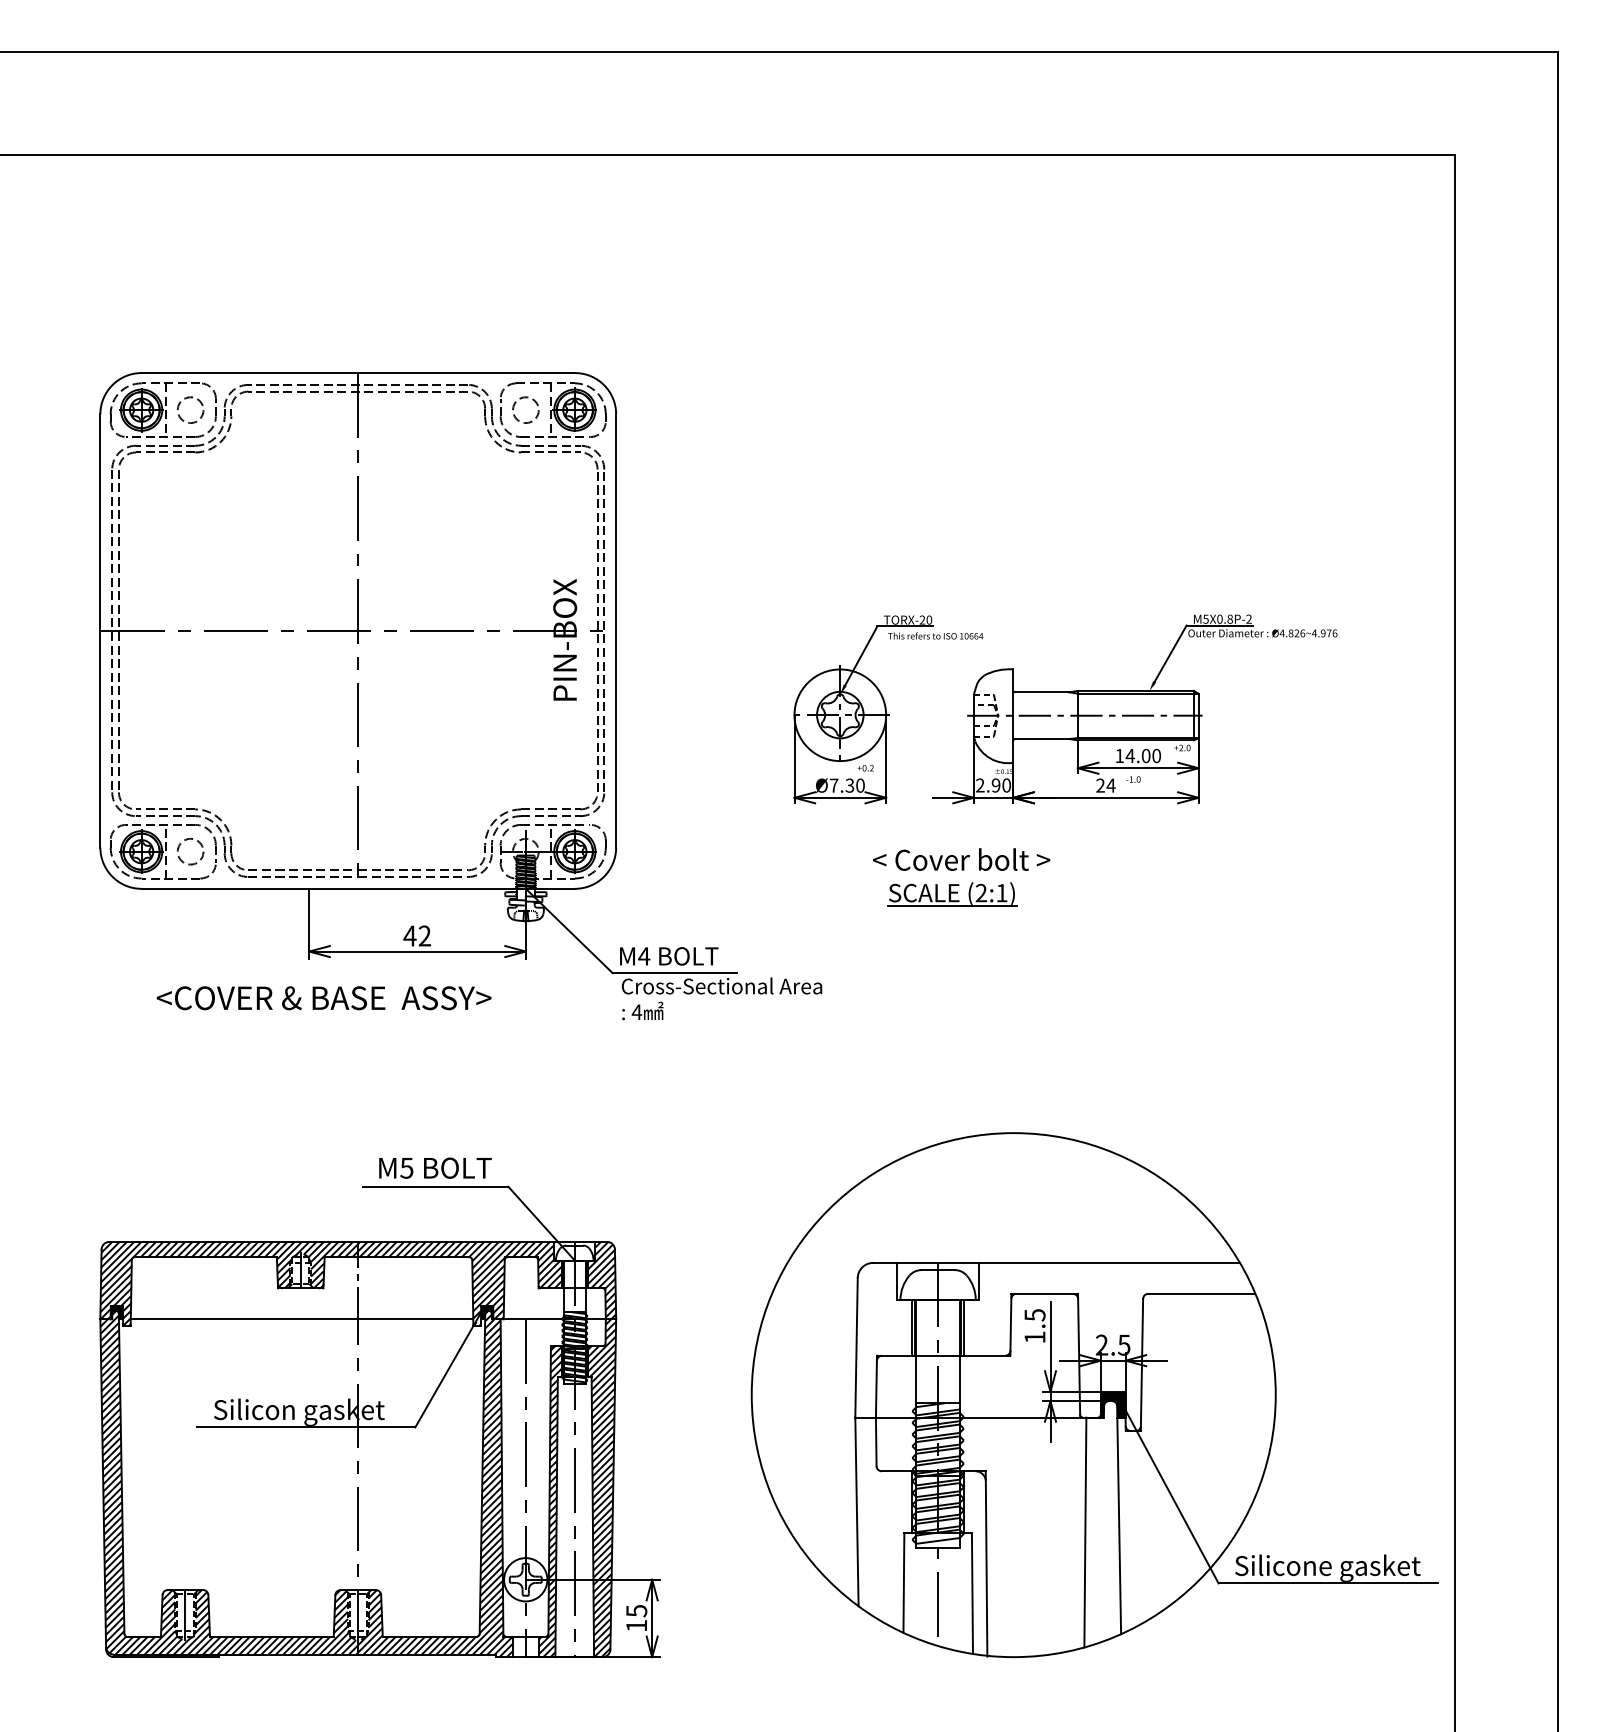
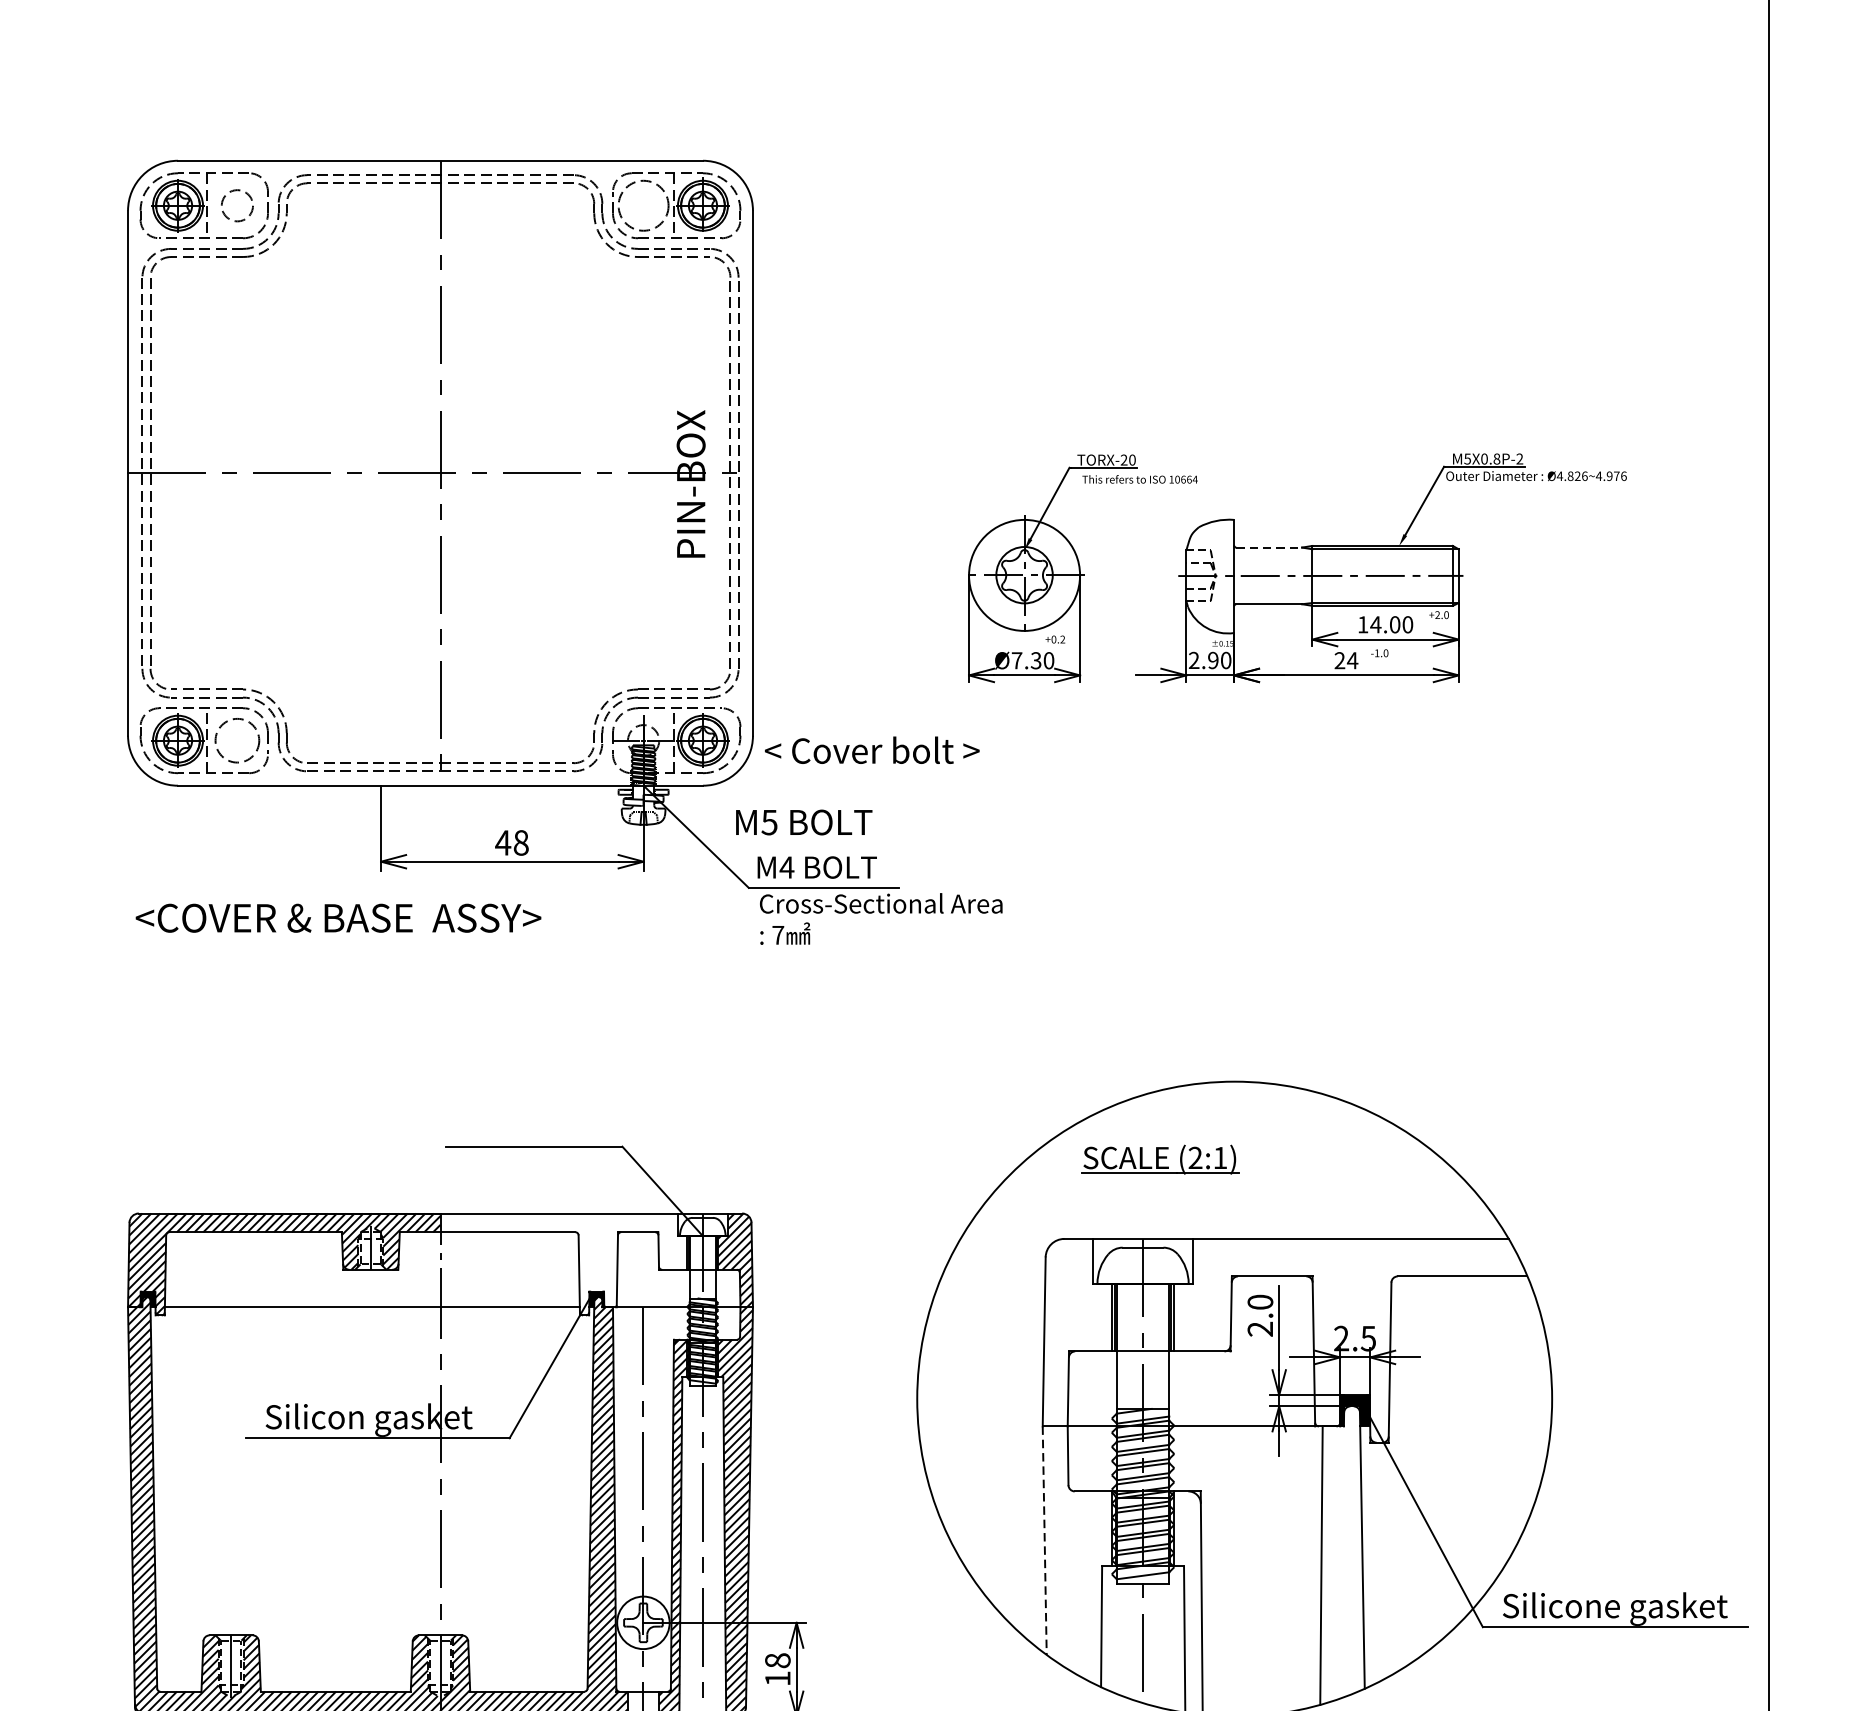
circle: (525, 410) -> (643, 206), size x1.6
line: (1042, 692) -> (1269, 547), solid -> dashed
circle: (190, 851) -> (237, 740), size x1.4
text: (961, 859) -> (872, 750), moved
part: (952, 894) -> (1160, 1159), moved
text: (424, 935) -> (520, 842), 42 -> 48
text: (323, 998) -> (337, 918), moved
text: (636, 1011) -> (777, 934), 4 -> 7
text: (435, 1167) -> (804, 821), moved
hatch: (459, 1283) -> (563, 1263), removed
text: (1034, 1326) -> (1259, 1315), 1.5 -> 2.0
line: (856, 1512) -> (1044, 1541), solid -> dashed
text: (636, 1610) -> (777, 1660), 15 -> 18

